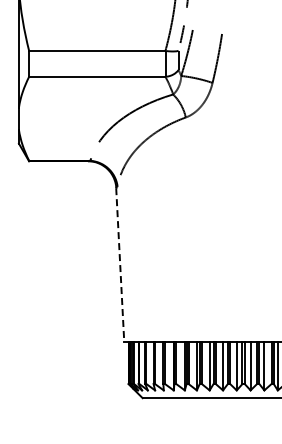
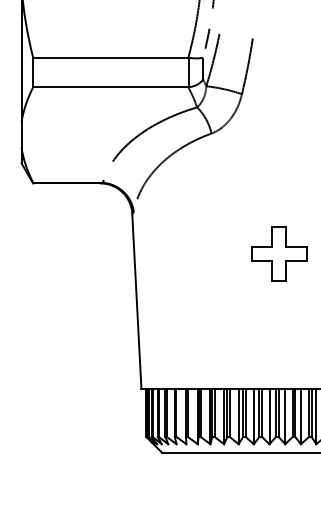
part: (244, 222) -> (278, 253), added
line: (120, 264) -> (137, 300), dashed -> solid

